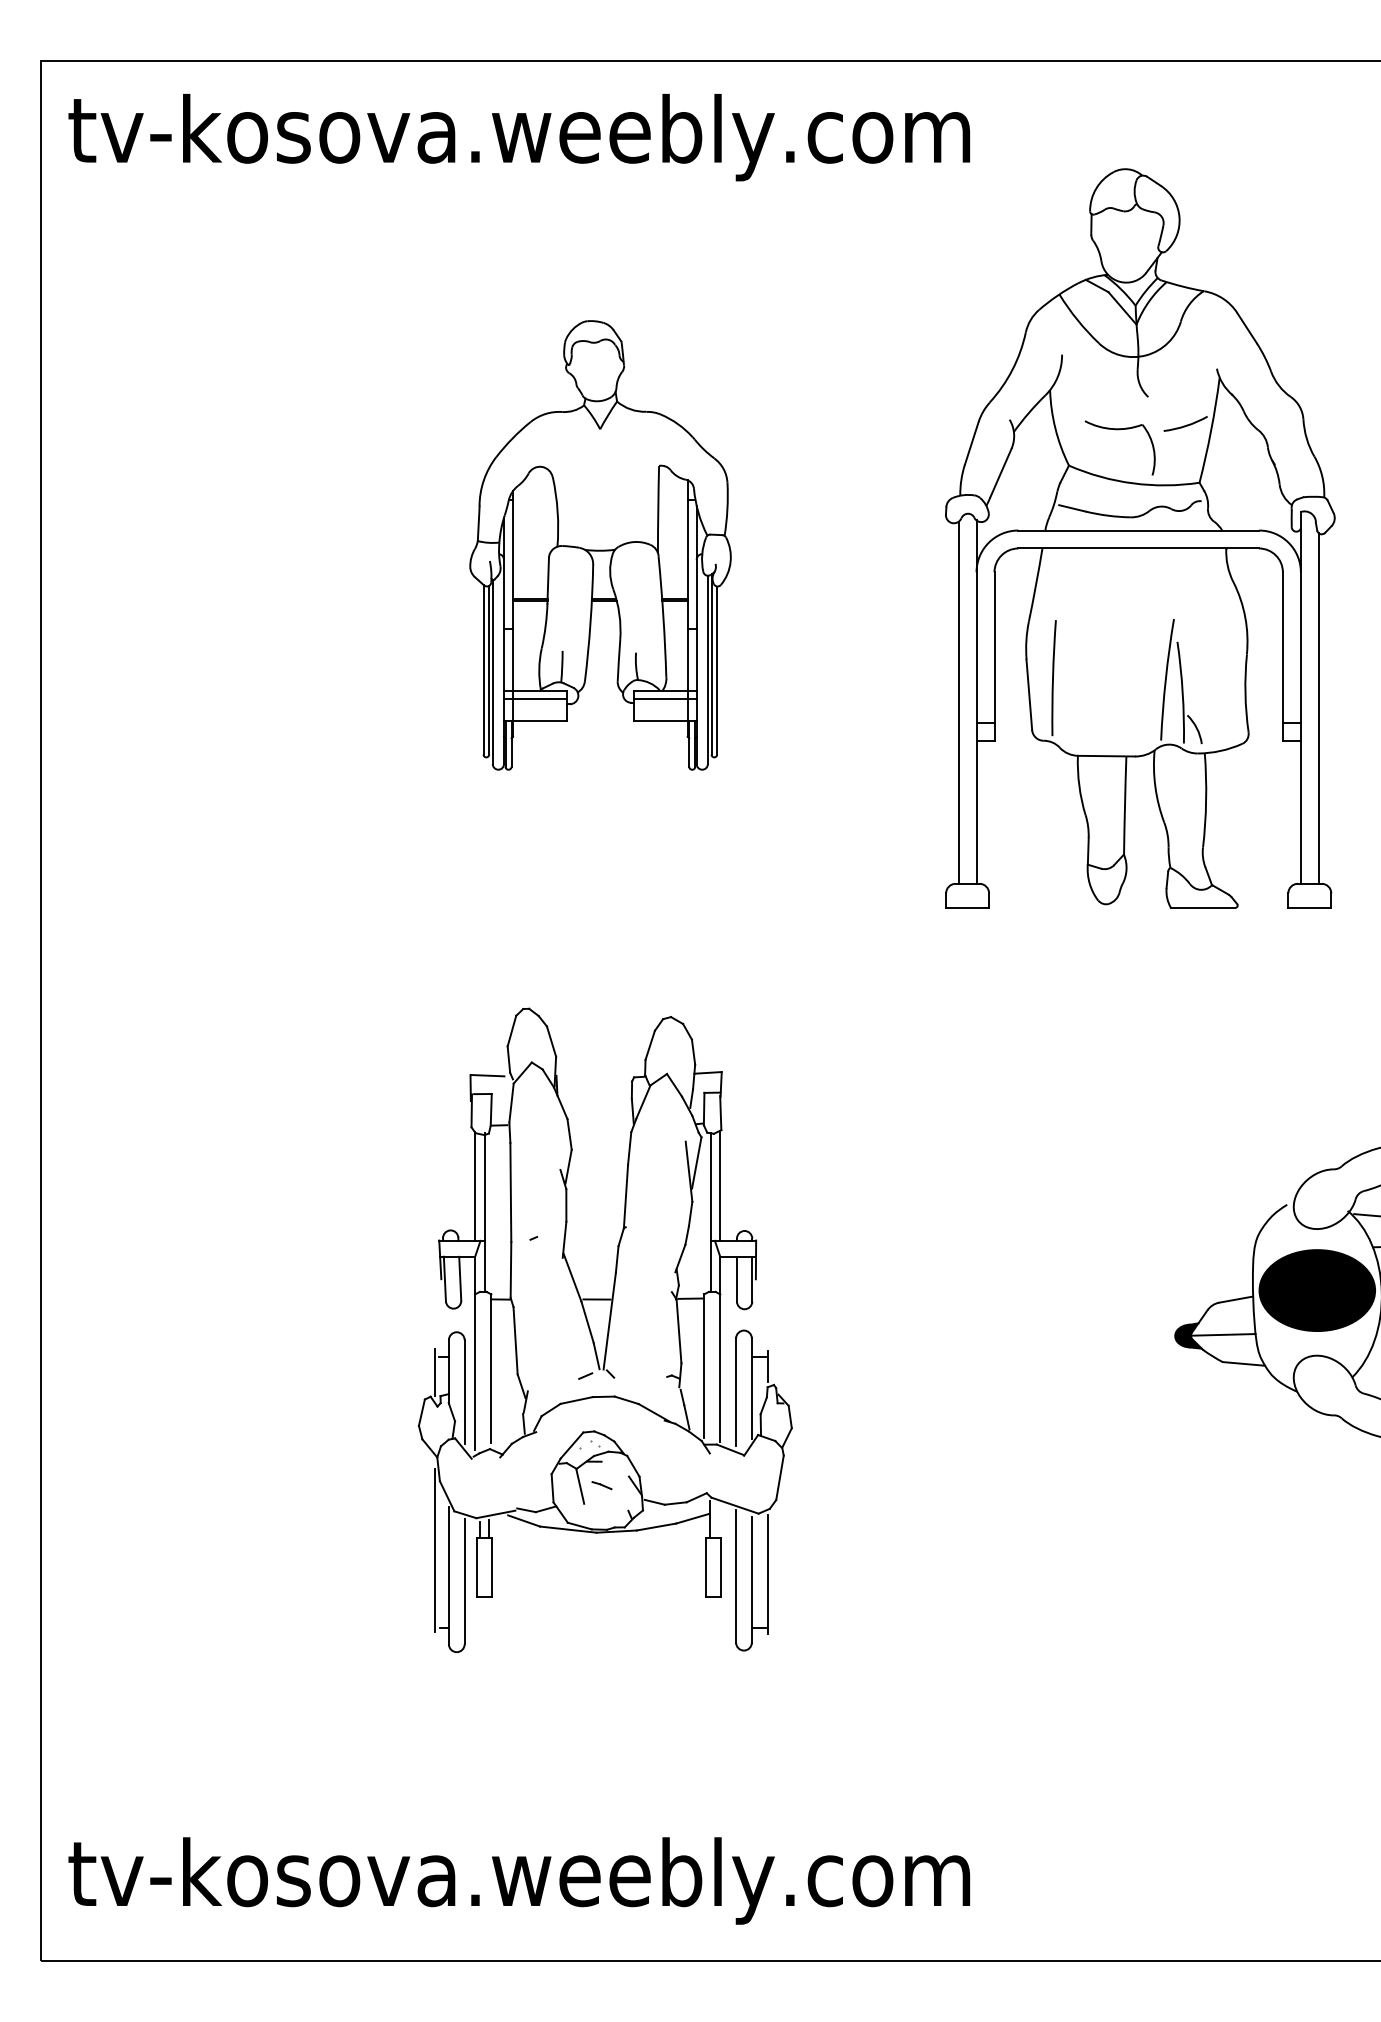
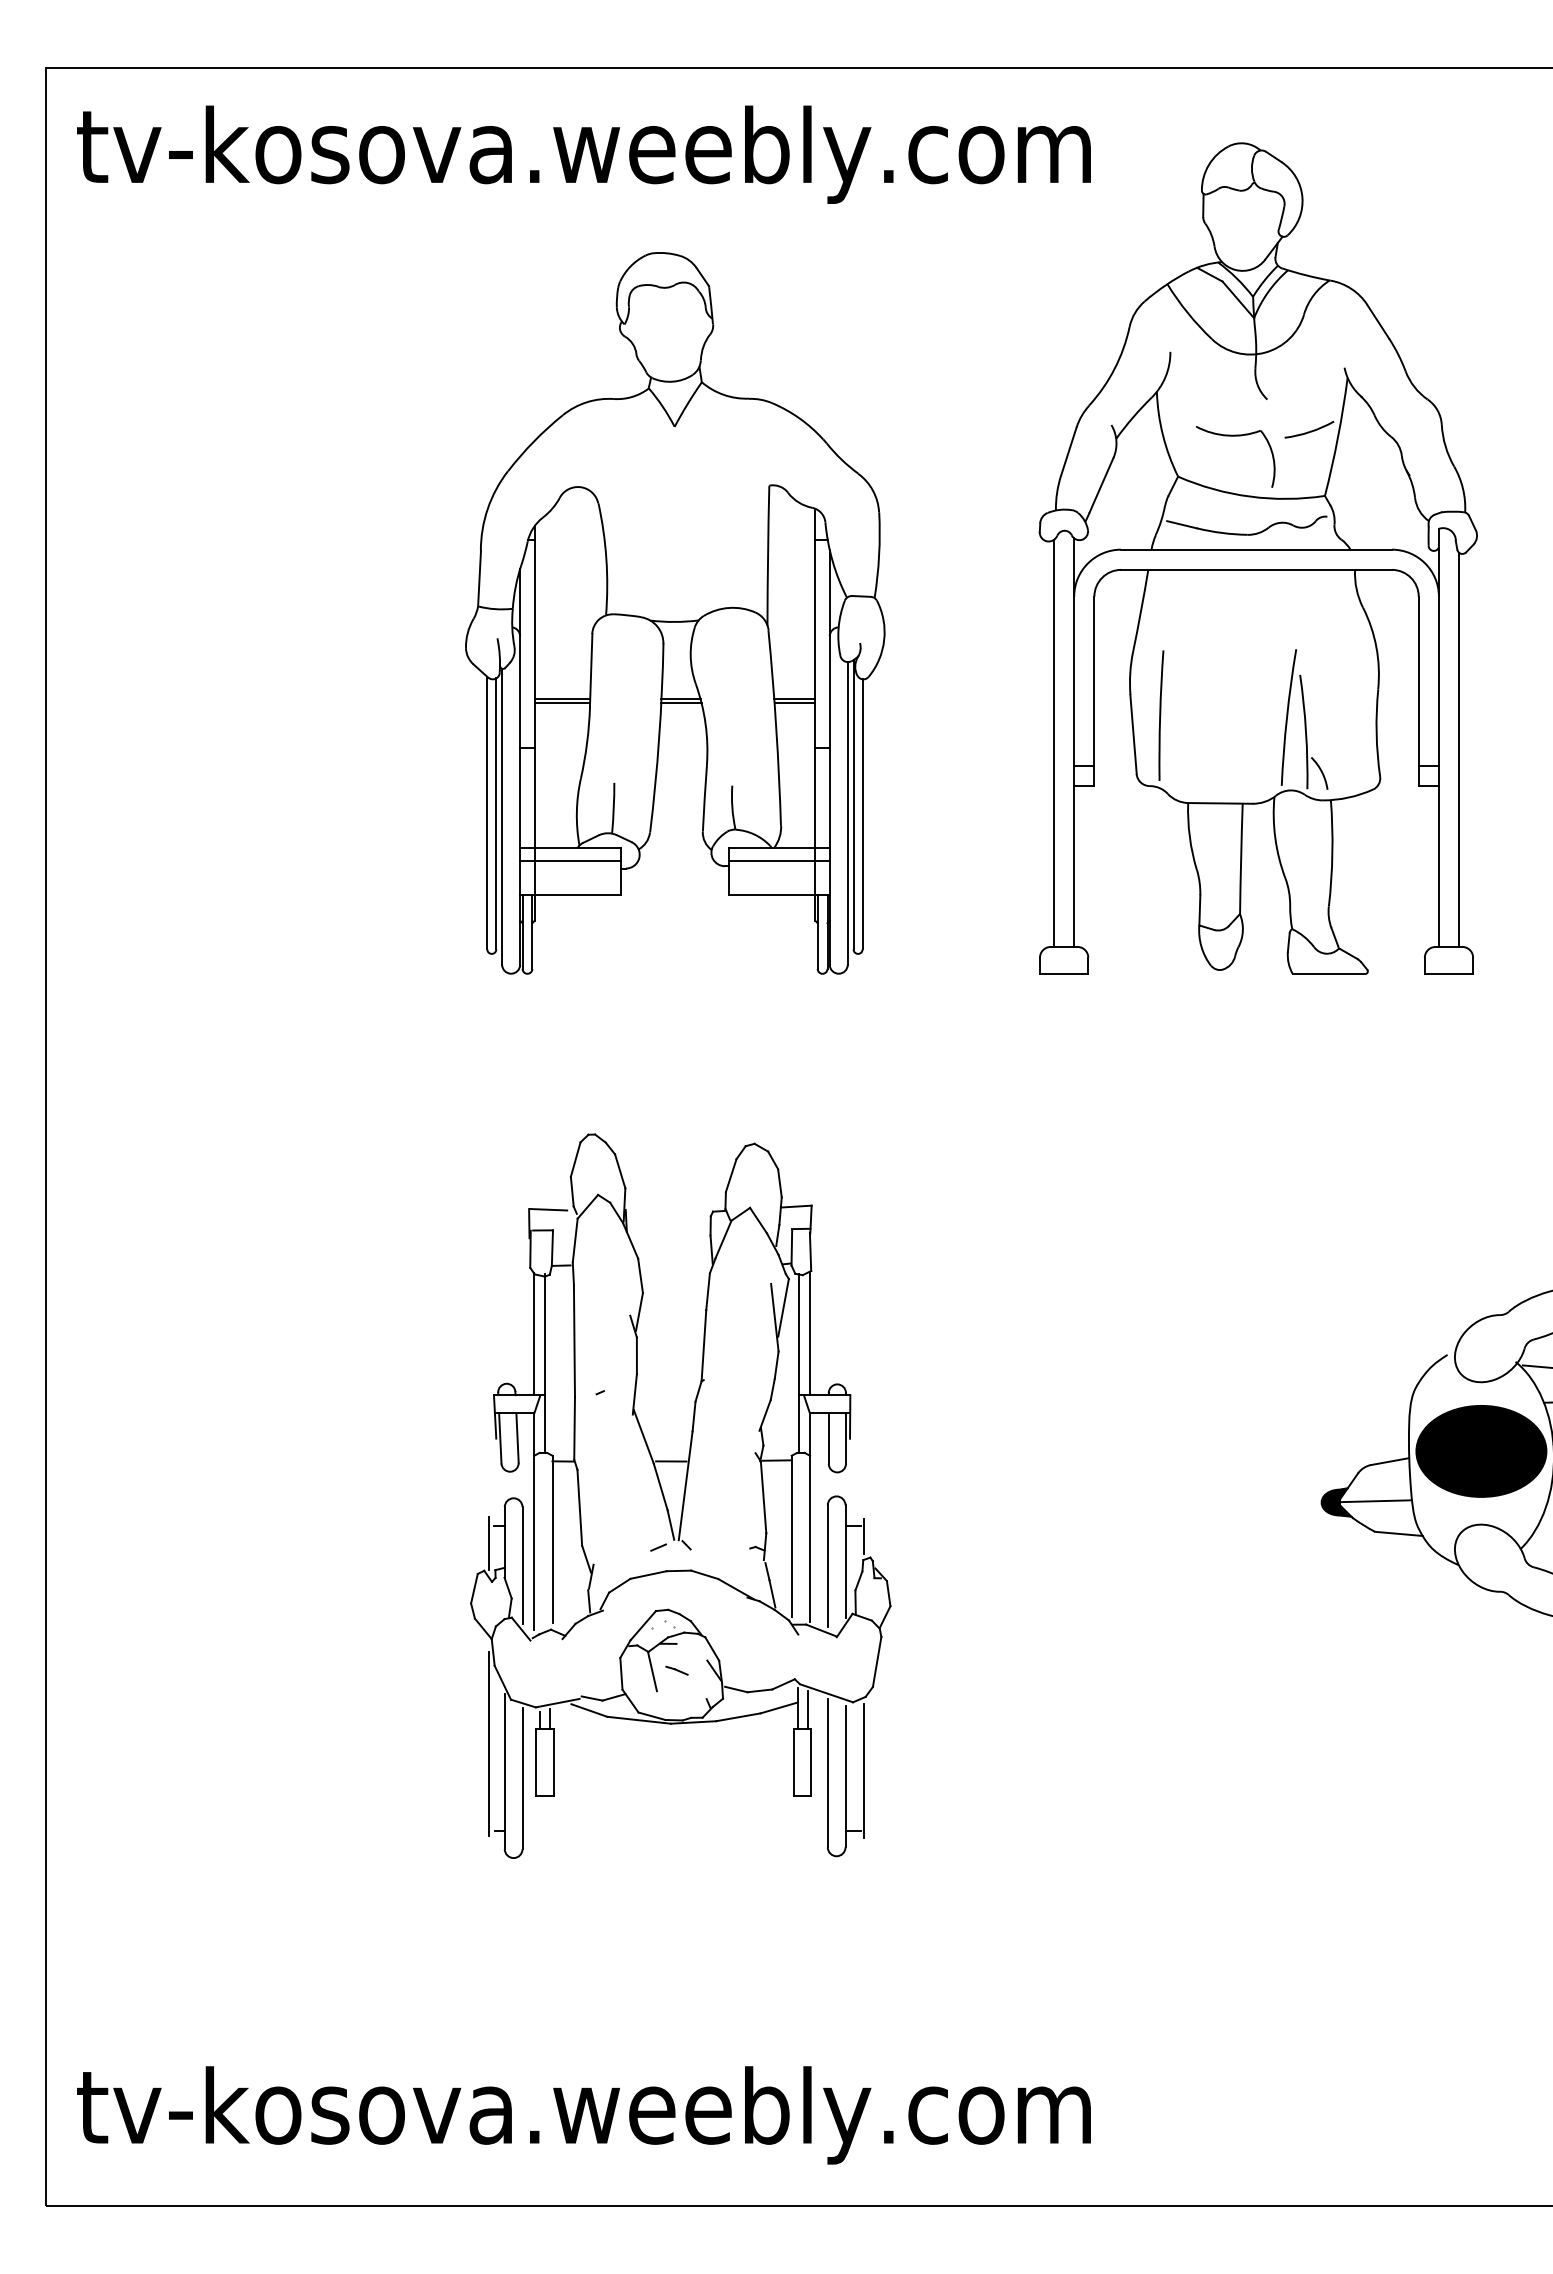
part: (1139, 538) -> (1257, 558), moved
part: (600, 545) -> (675, 613), size x1.43
line: (718, 1520) -> (807, 1709), added

